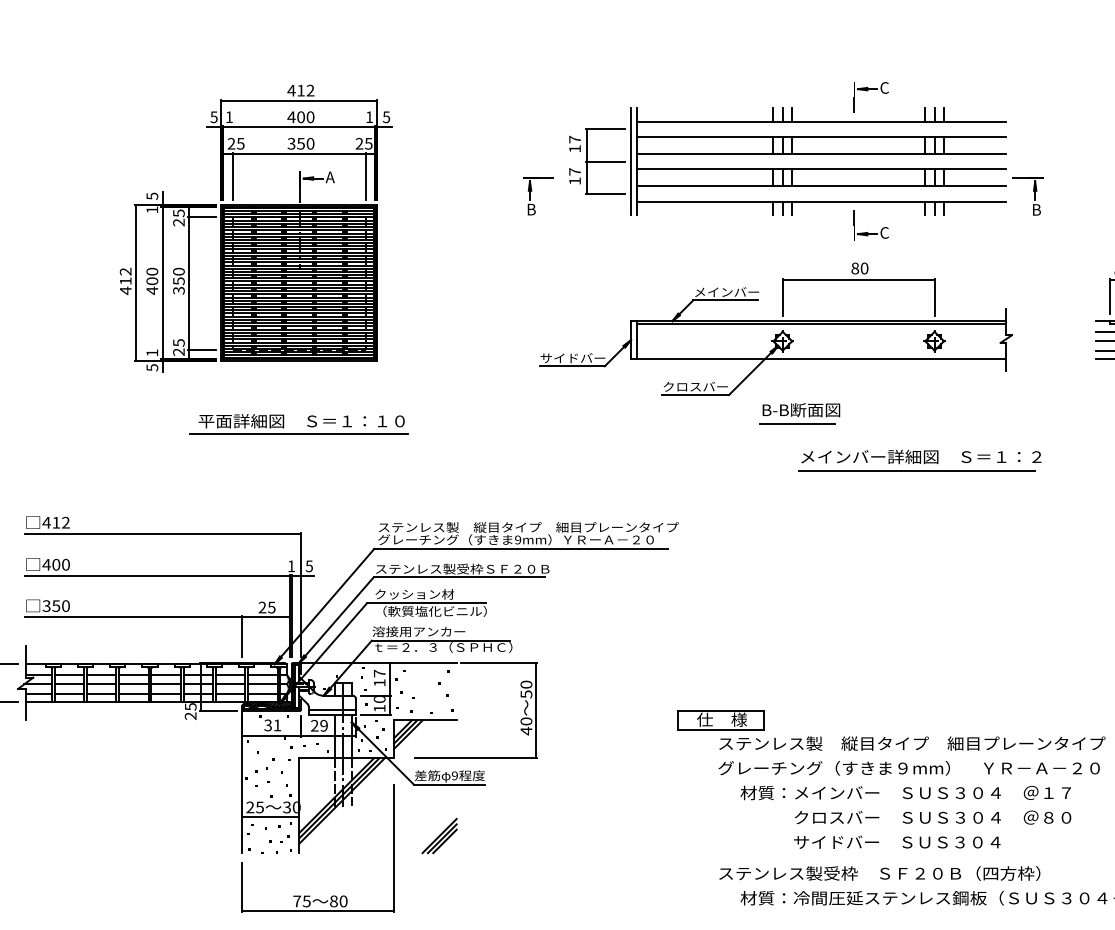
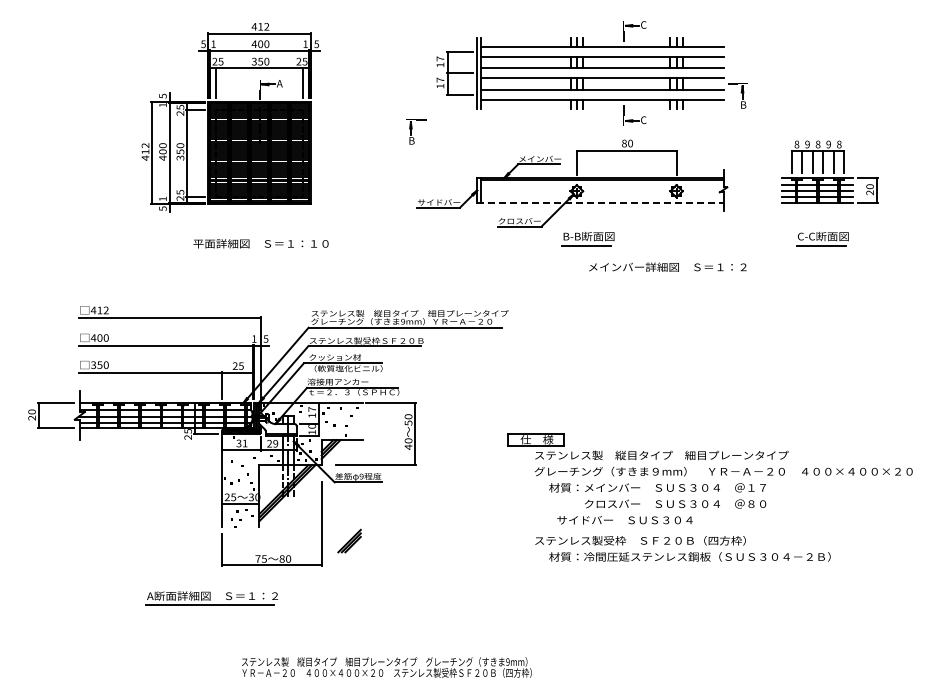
part: (538, 195) -> (416, 131), moved
line: (818, 359) -> (600, 203), solid -> dashed
line: (299, 434) -> (259, 252), removed
line: (916, 471) -> (664, 276), removed
part: (439, 835) -> (349, 540), moved
text: (896, 842) -> (624, 520), moved

